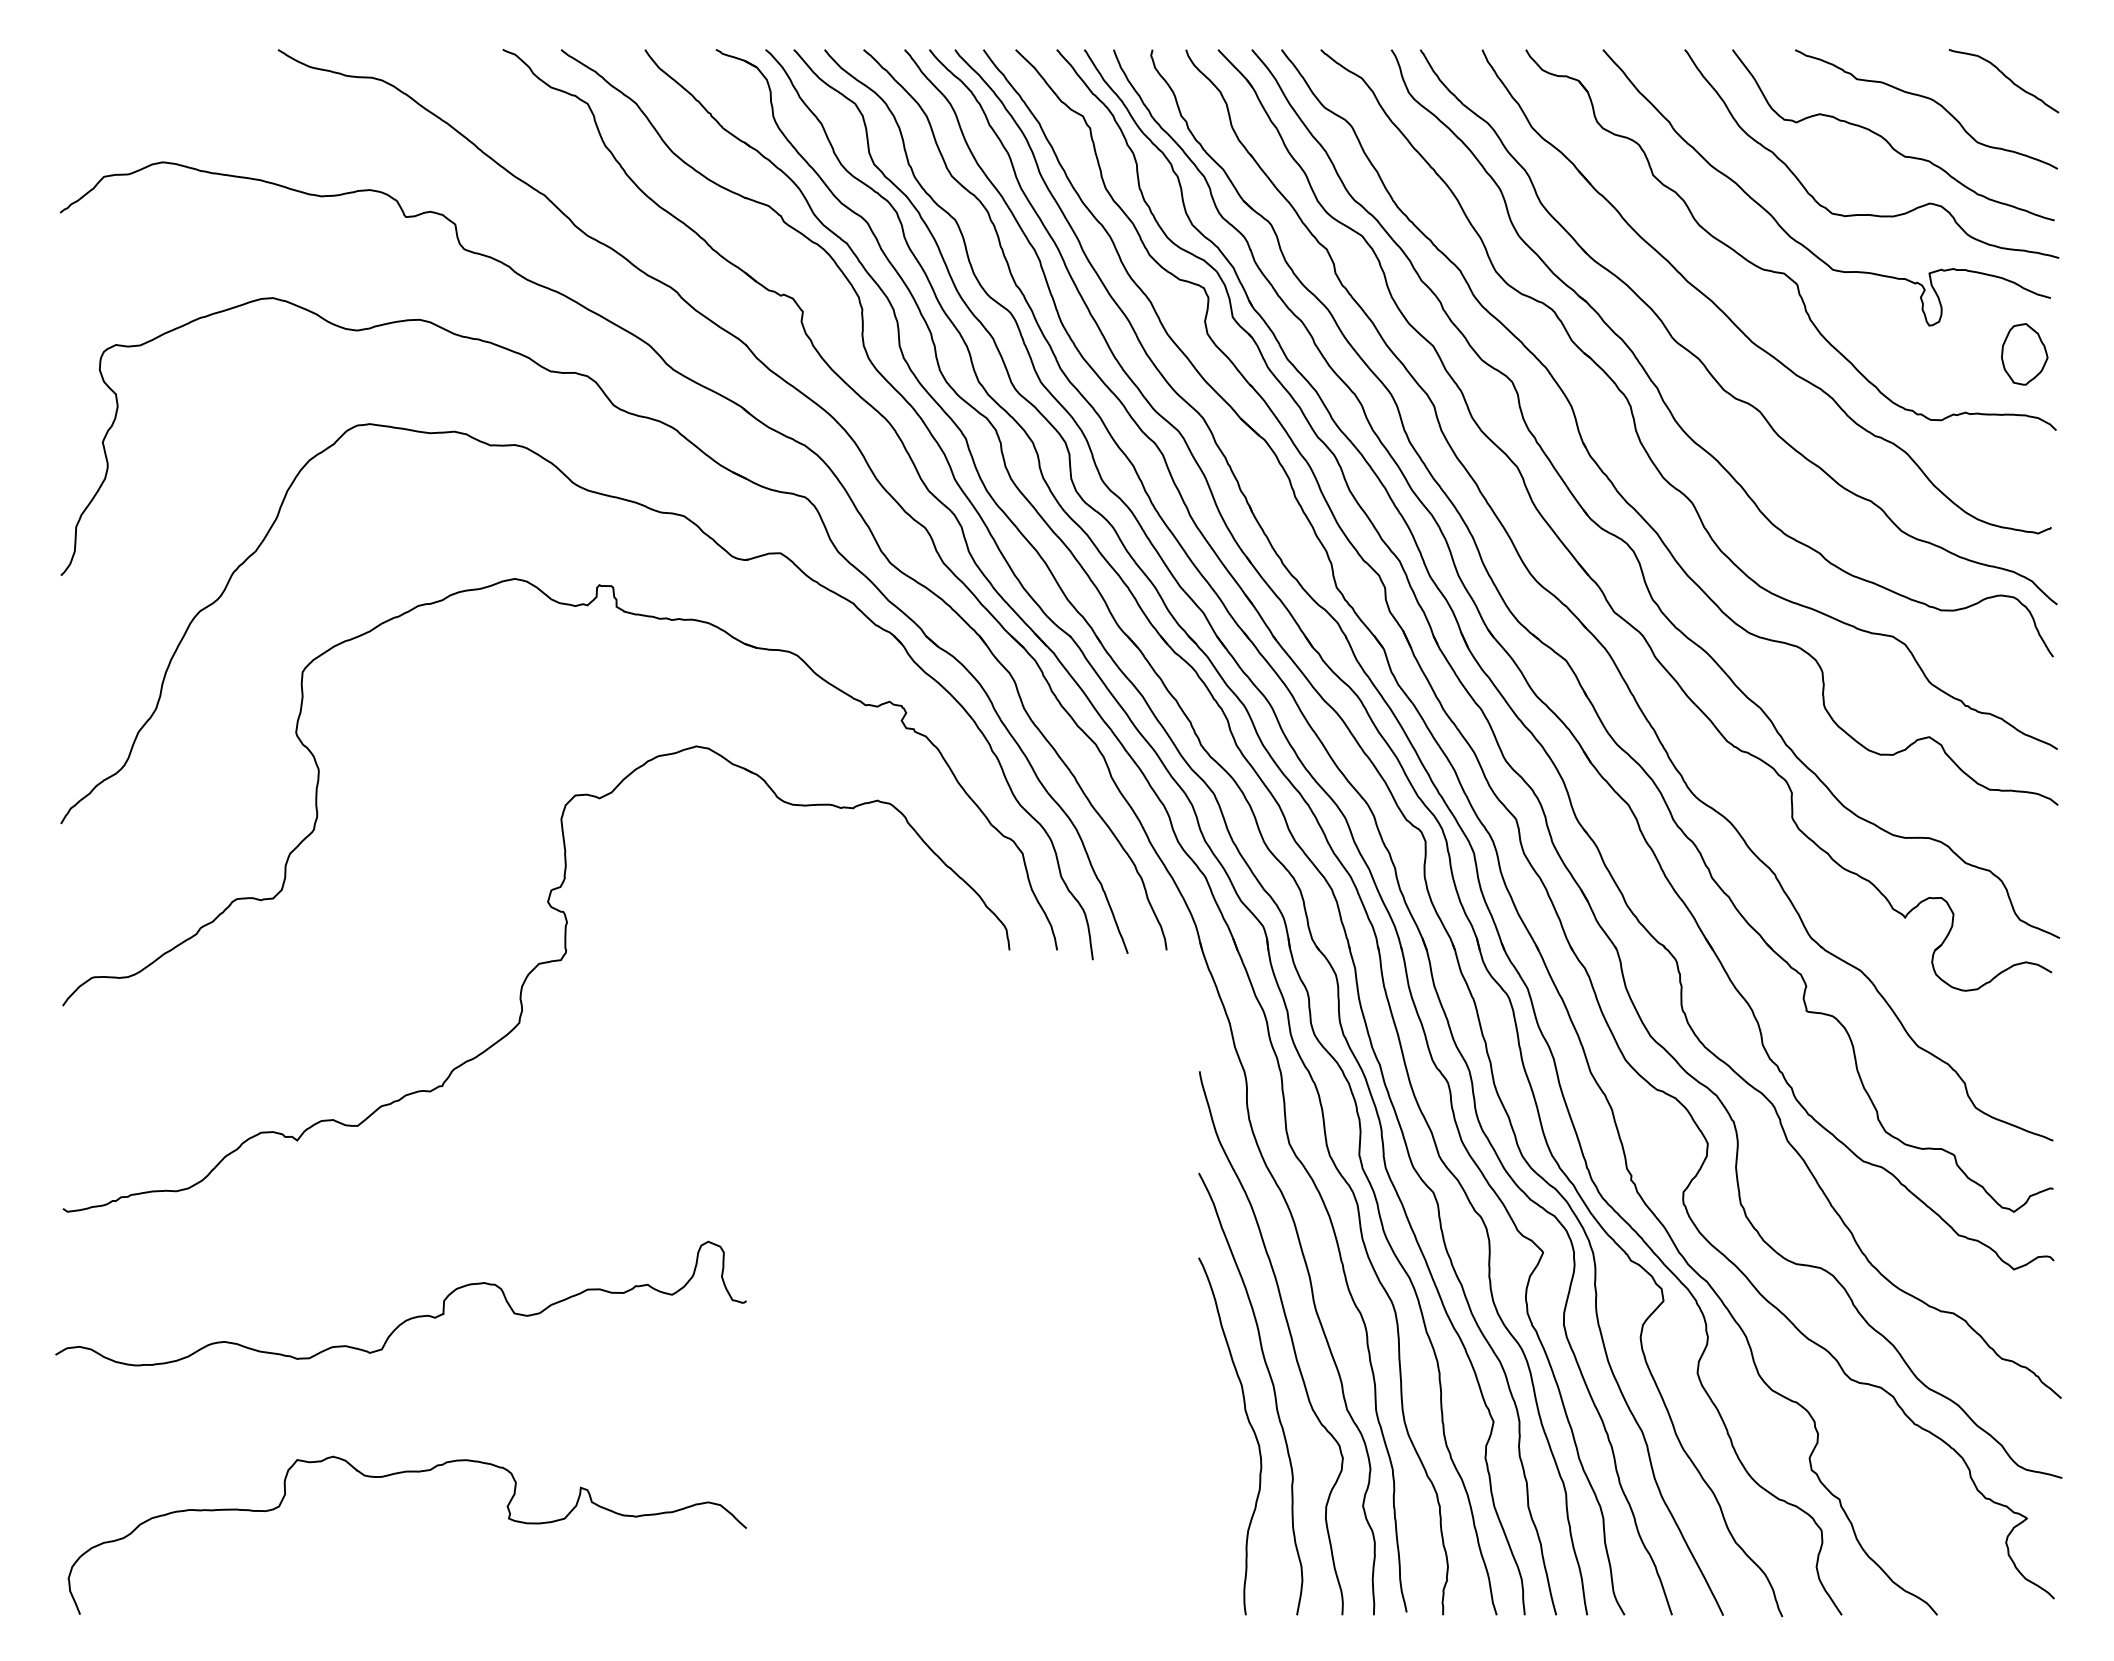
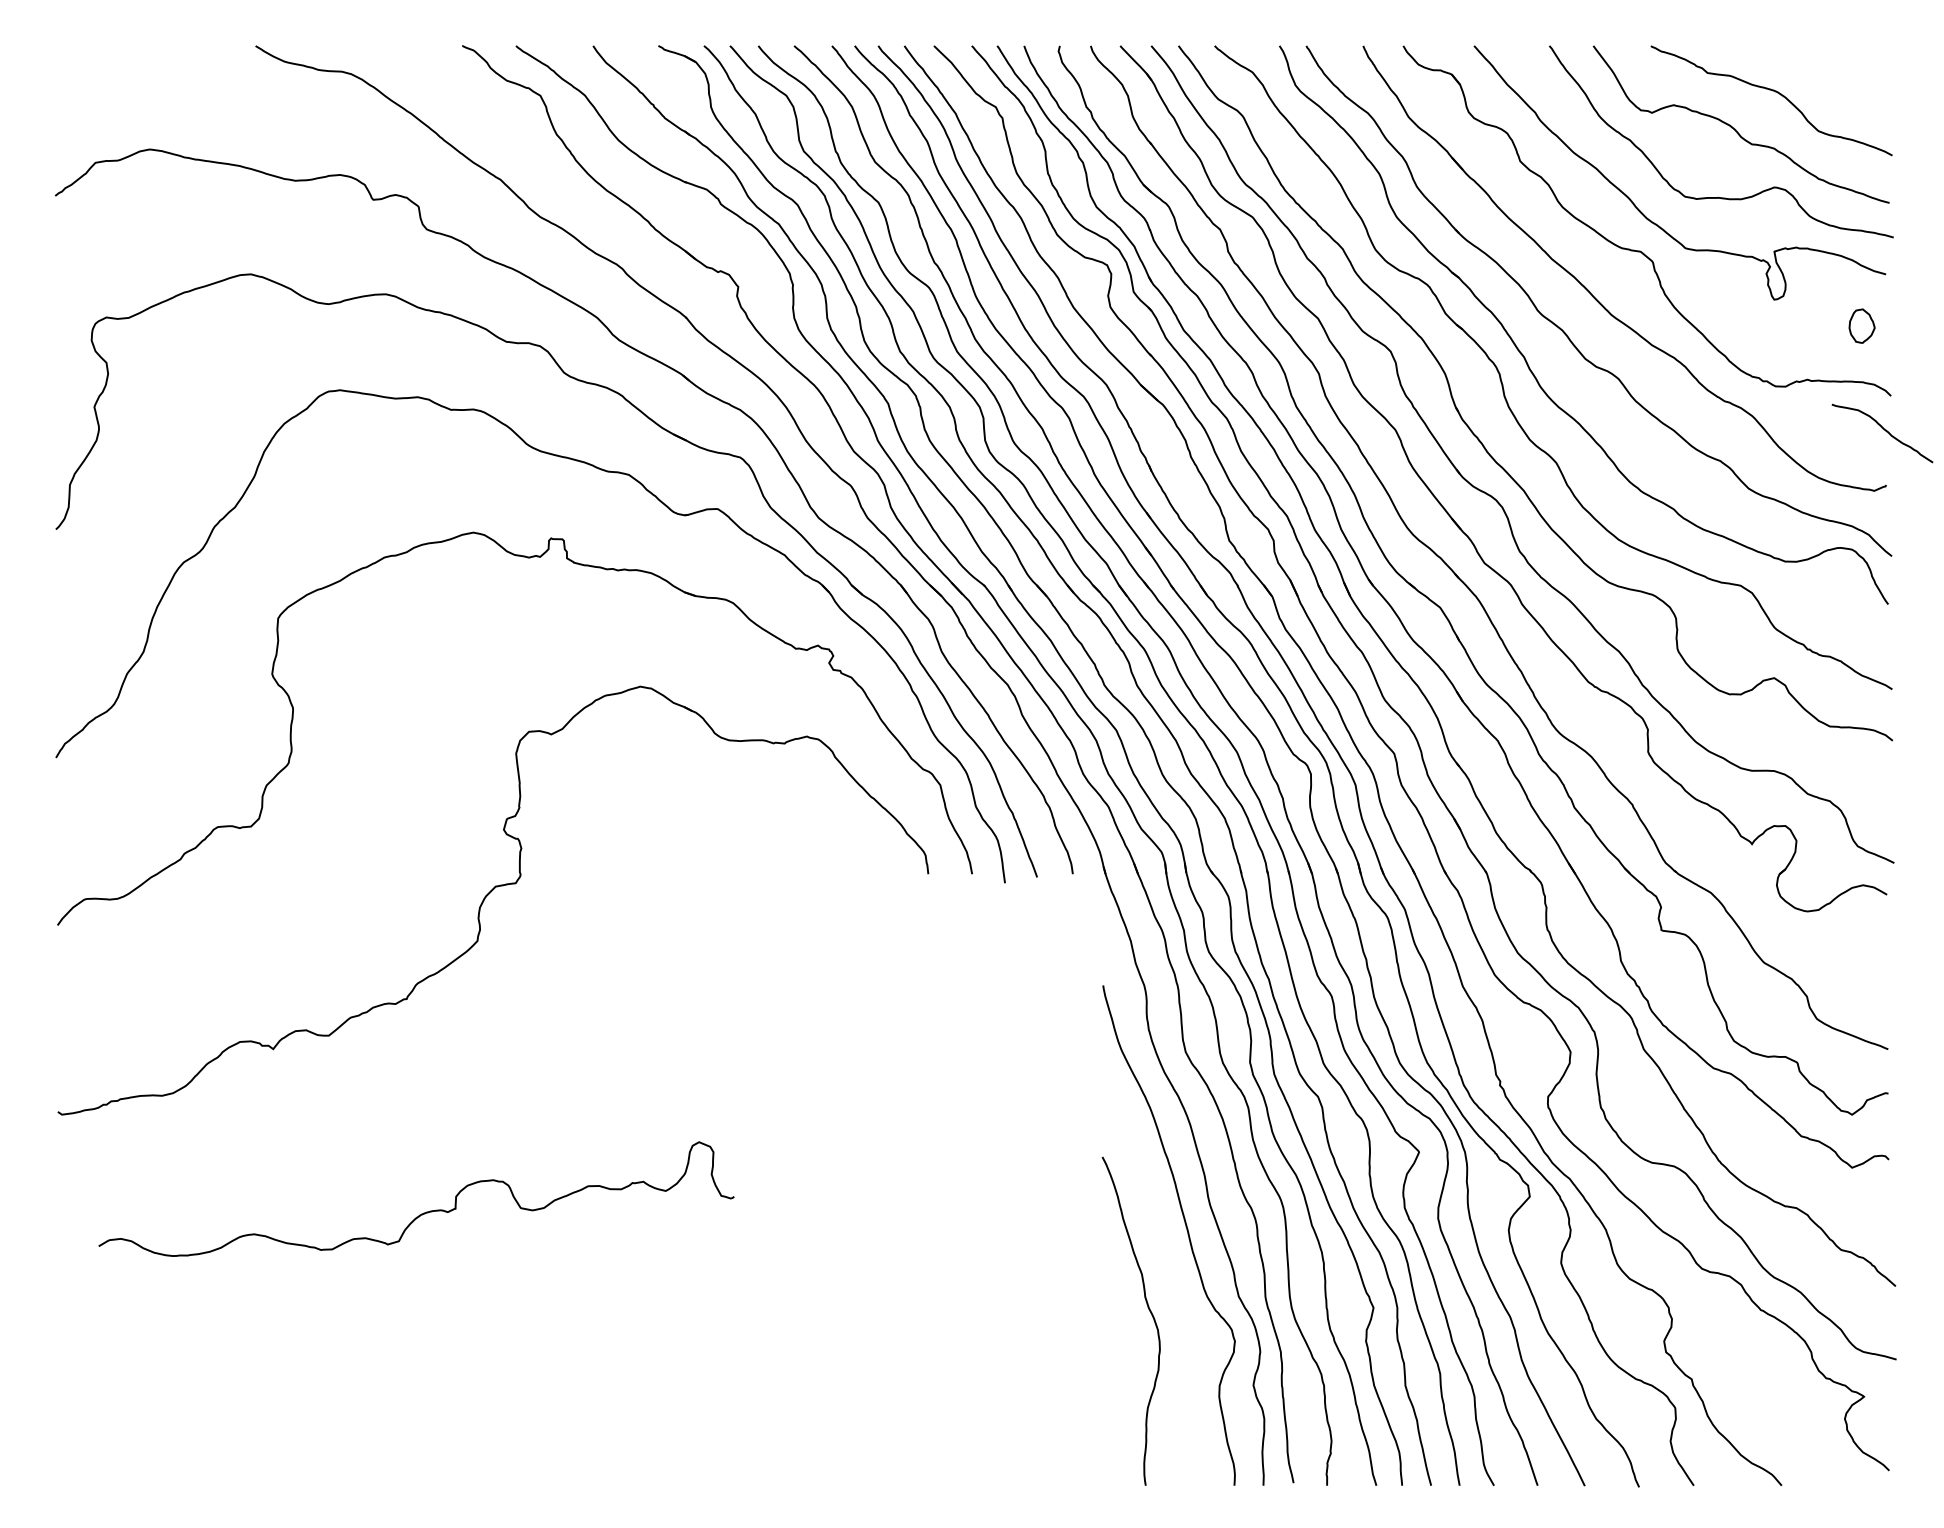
curve: (2006, 78) -> (1884, 431), moved
part: (2024, 354) -> (1861, 326), size x0.6
curve: (408, 1318) -> (423, 1212), moved
curve: (1273, 1392) -> (1171, 1280), removed
curve: (392, 1475) -> (360, 1357), removed

